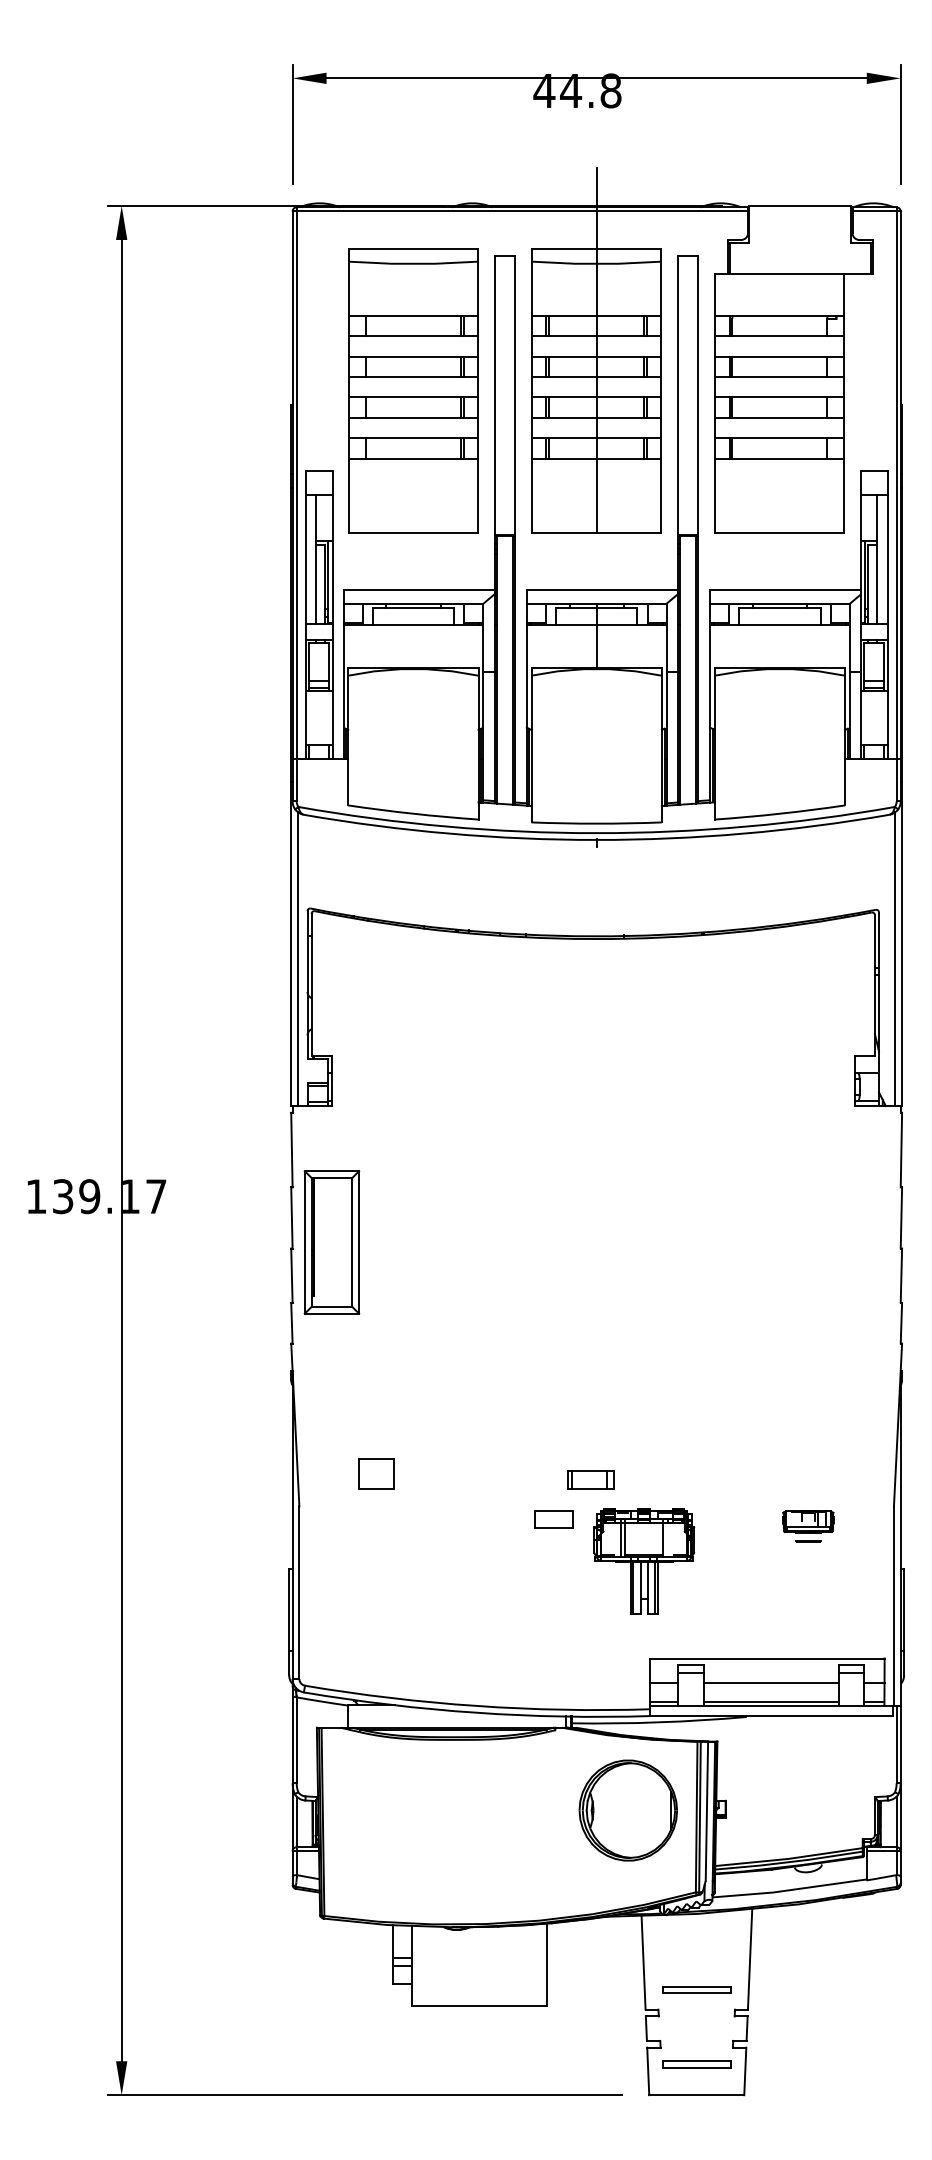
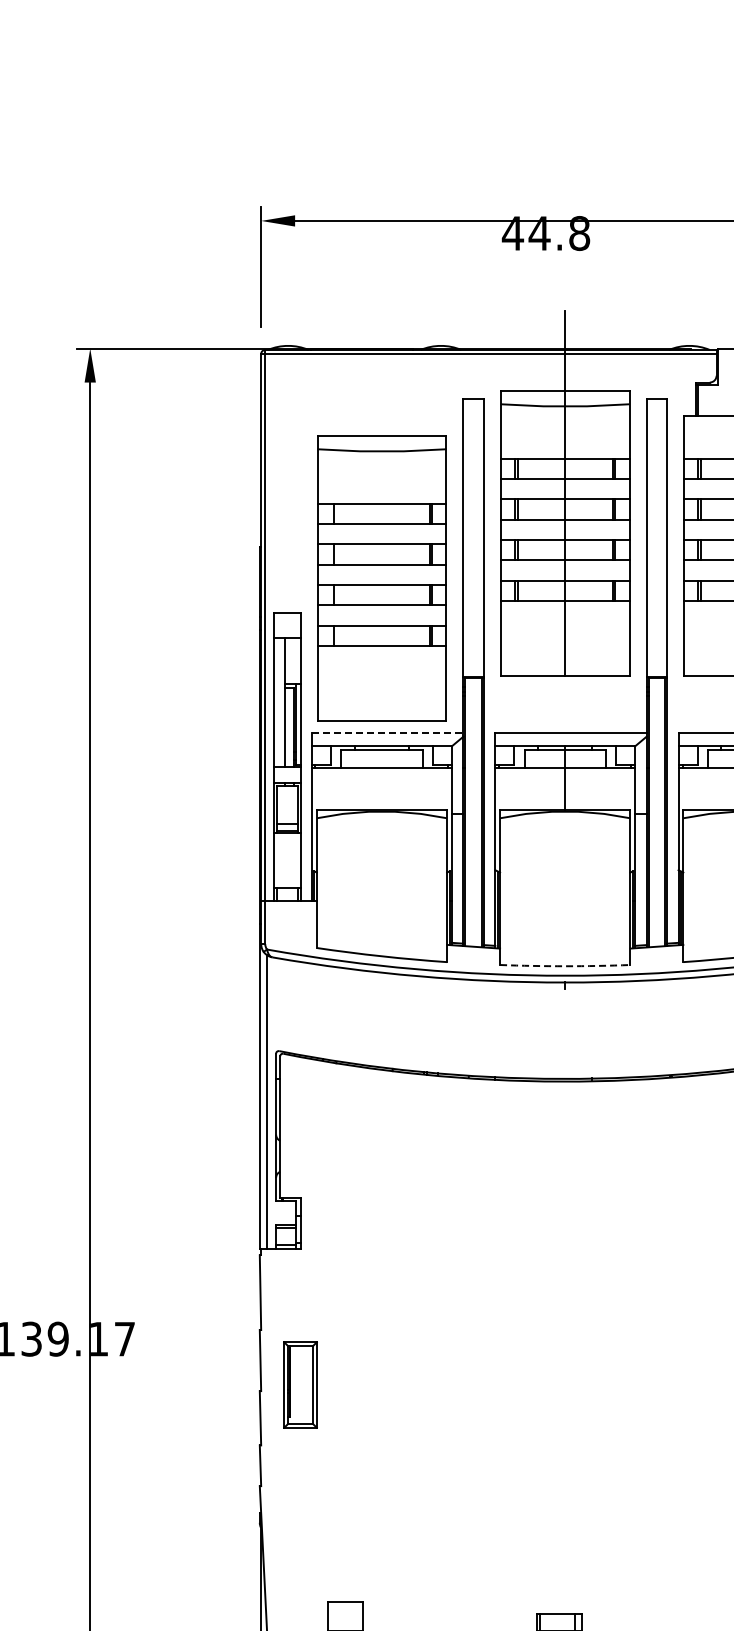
part: (413, 390) -> (382, 578), moved
line: (419, 590) -> (388, 733), solid -> dashed
arc: (596, 823) -> (565, 966), solid -> dashed
part: (331, 1242) -> (300, 1385), size x0.6

